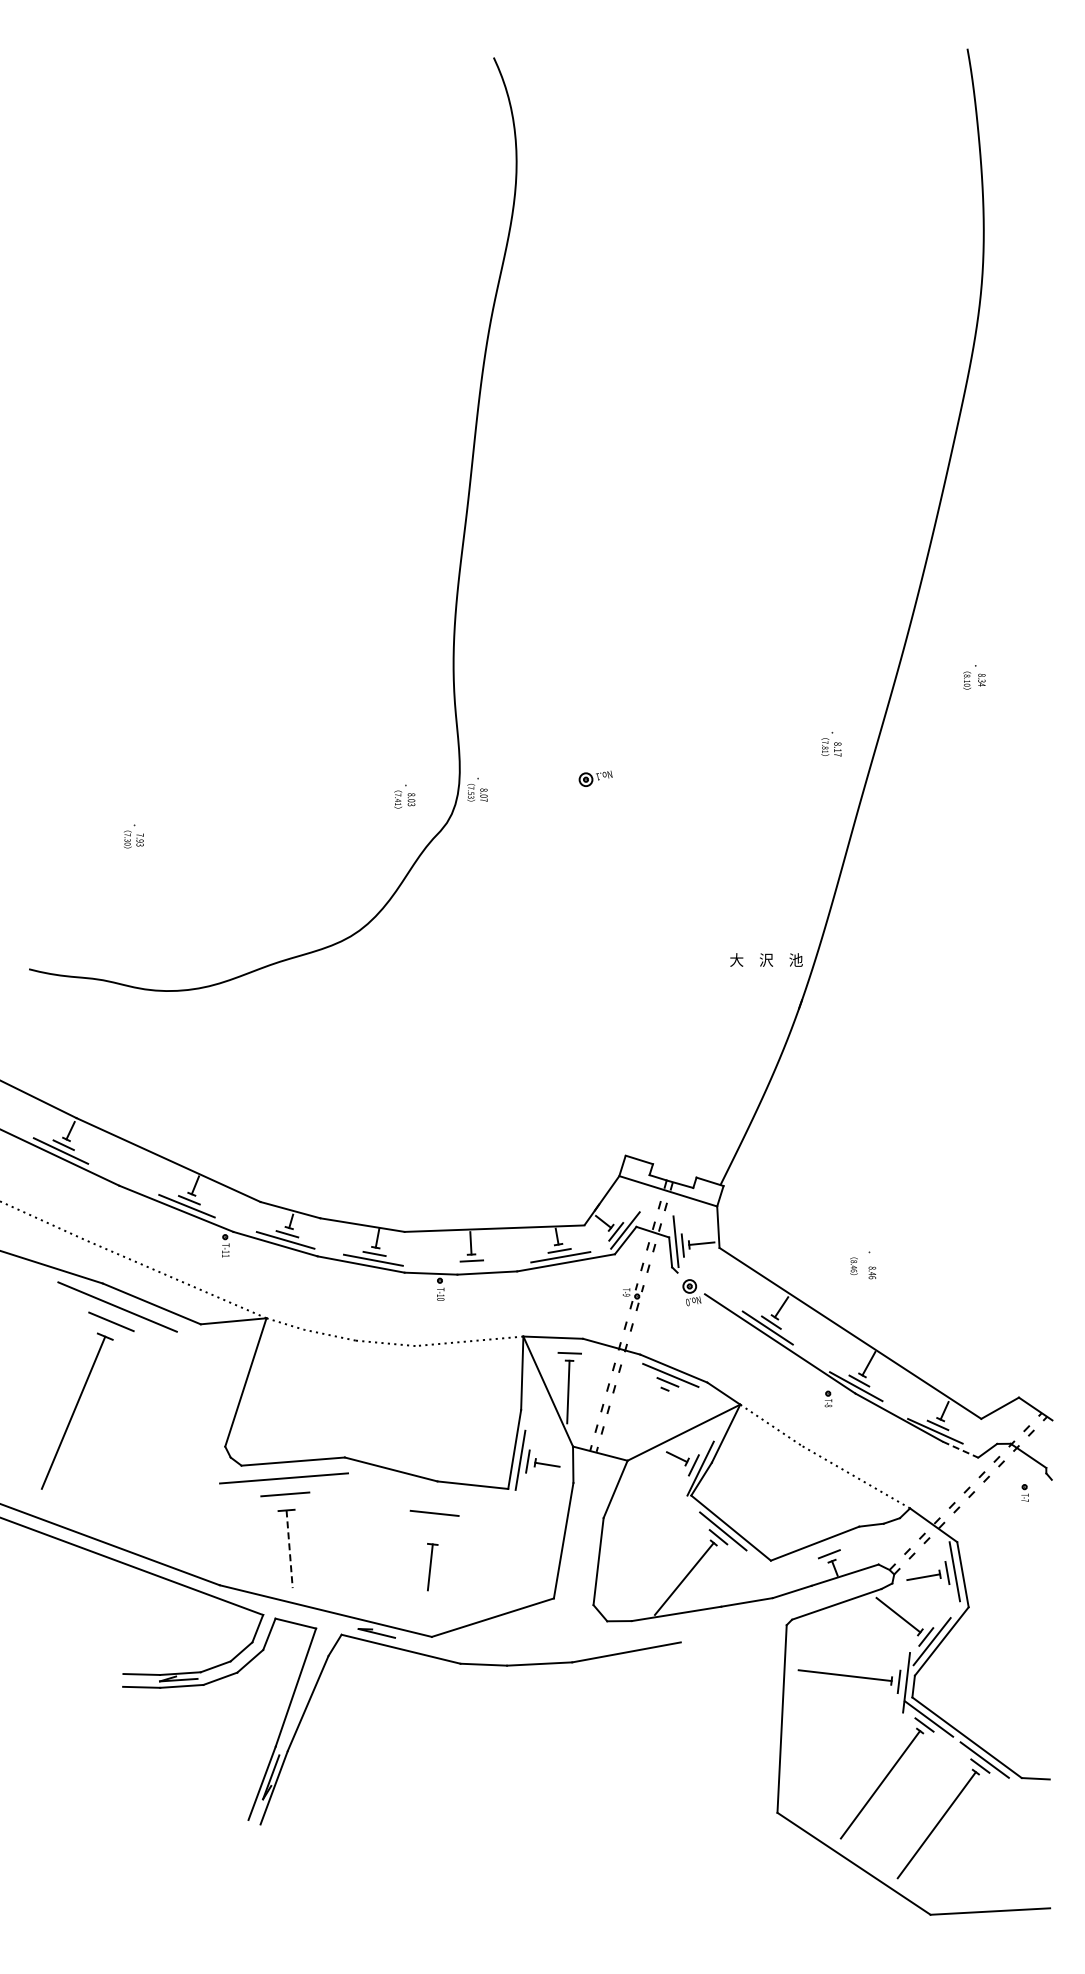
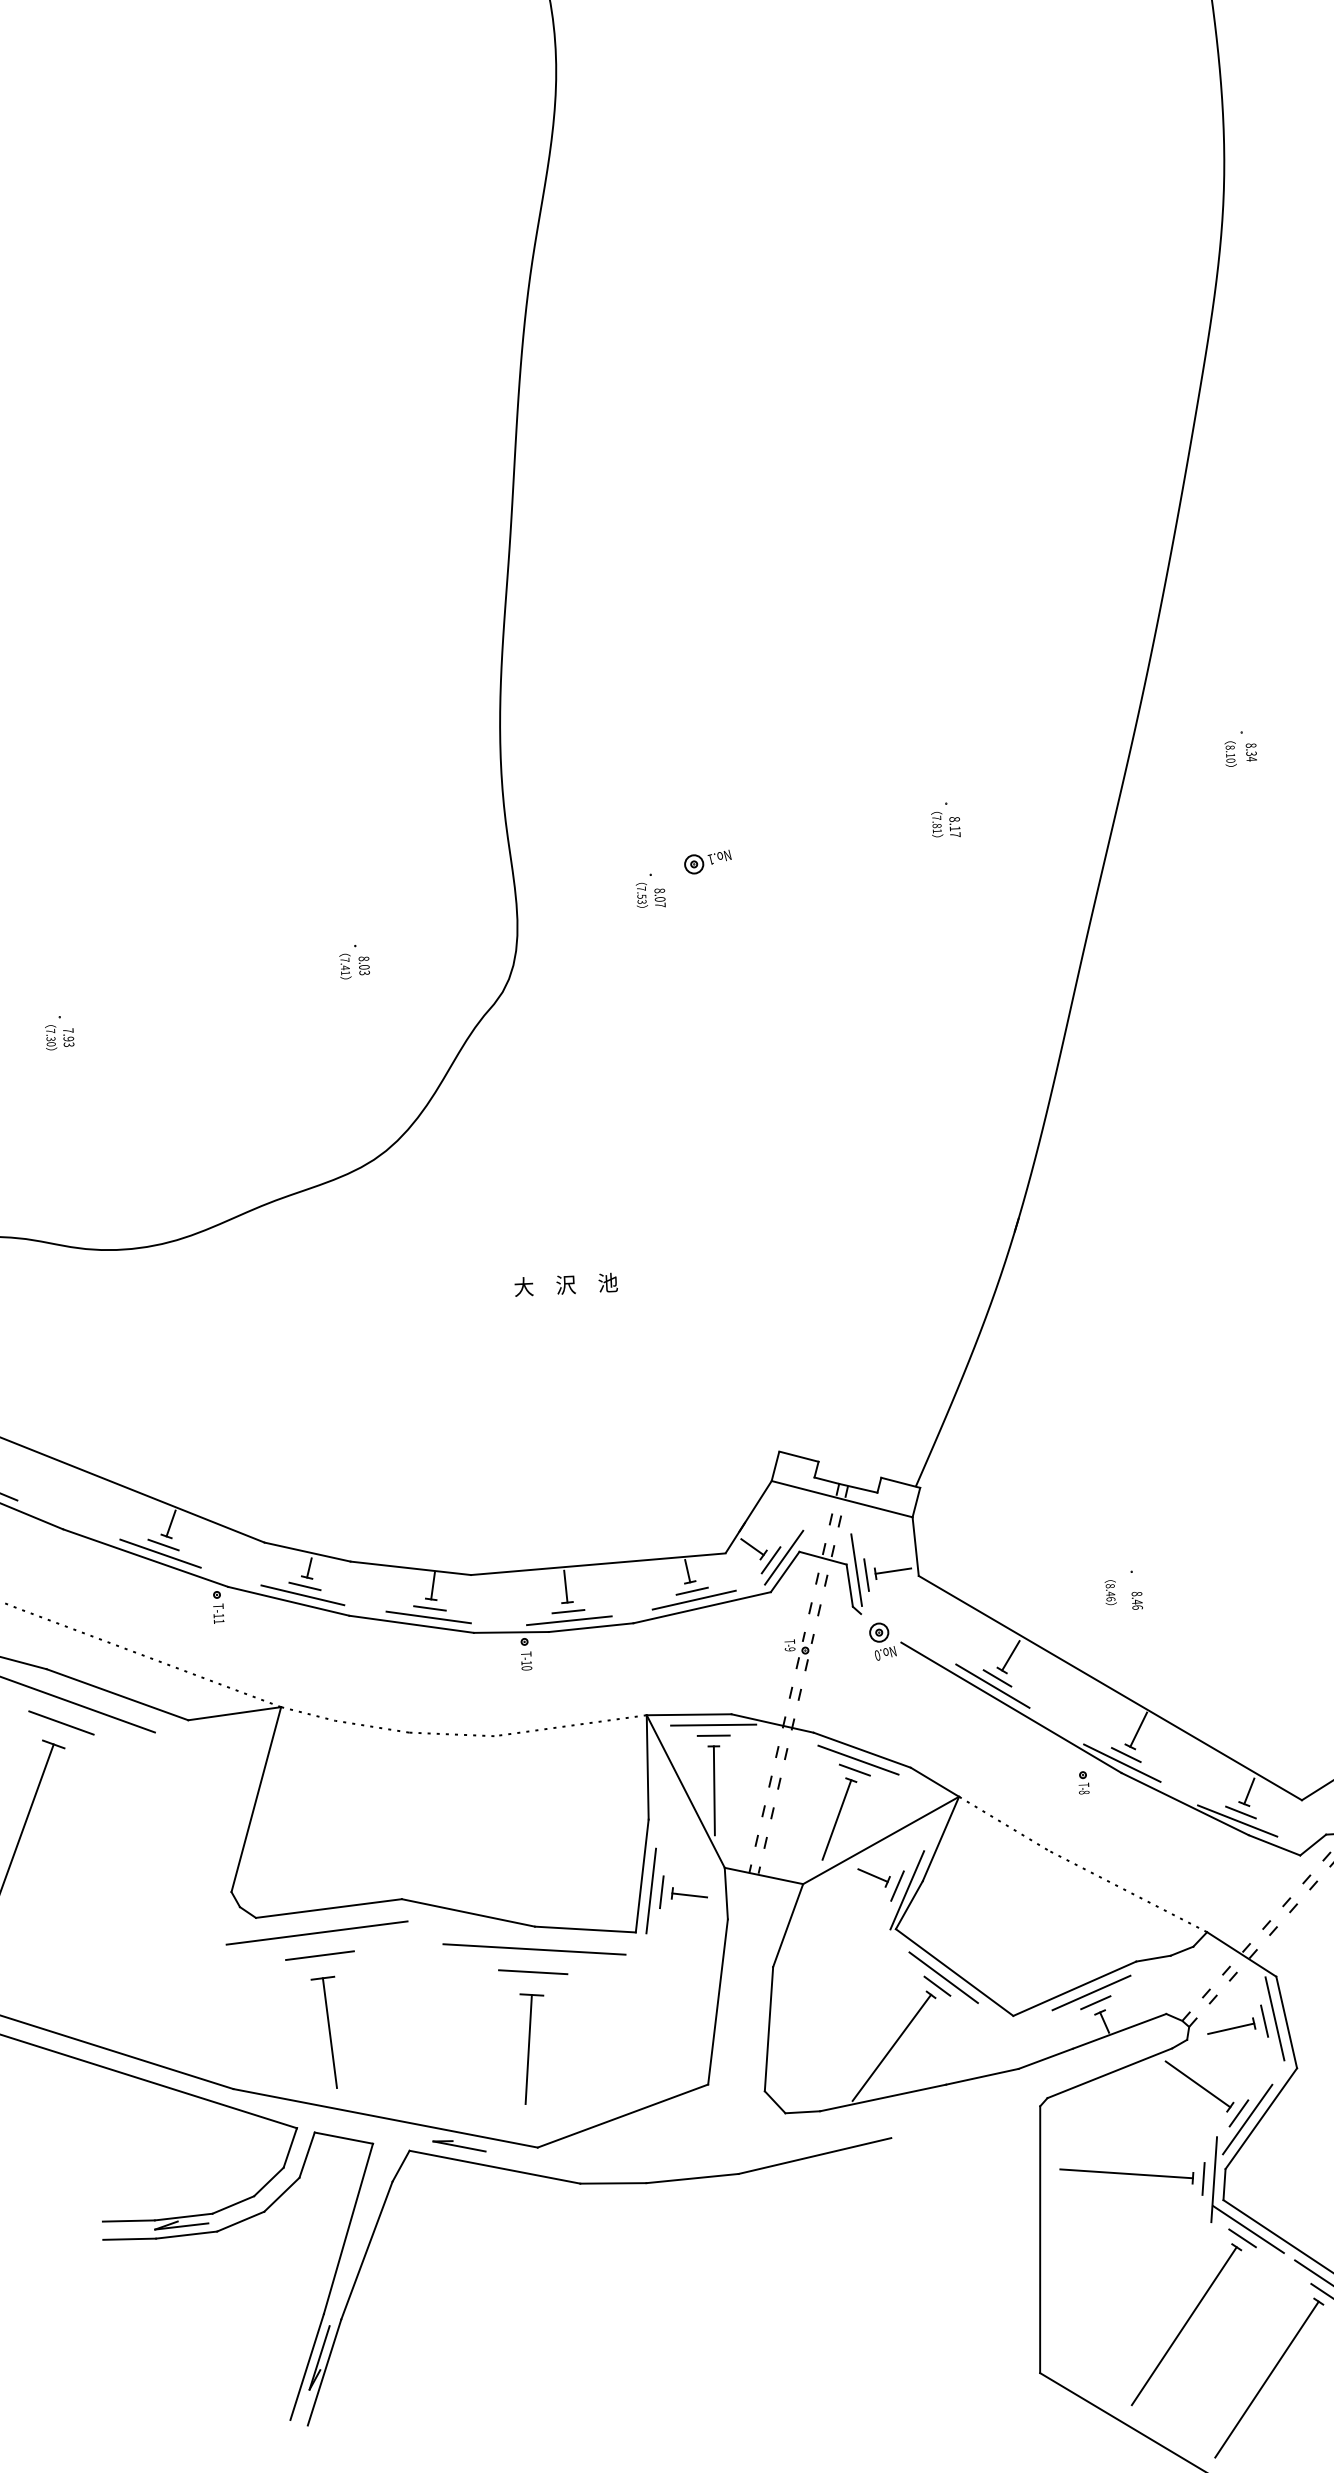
text: (831, 744) -> (945, 820), moved
part: (595, 778) -> (707, 862), moved
text: (477, 789) -> (650, 890), moved
text: (404, 796) -> (354, 961), moved
text: (766, 959) -> (566, 1284), moved
line: (472, 1267) -> (569, 1620), added
line: (570, 1345) -> (714, 1724), added
line: (653, 1416) -> (836, 1819), added
line: (960, 1449) -> (1274, 1845), dashed -> solid
line: (436, 1497) -> (534, 1949), added
line: (826, 1547) -> (1091, 1993), added
line: (289, 1549) -> (329, 2033), dashed -> solid
part: (432, 1566) -> (533, 2047), size x1.67

